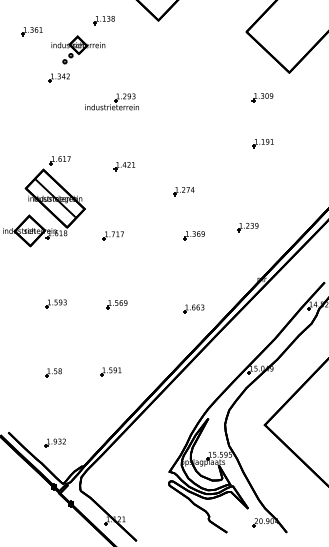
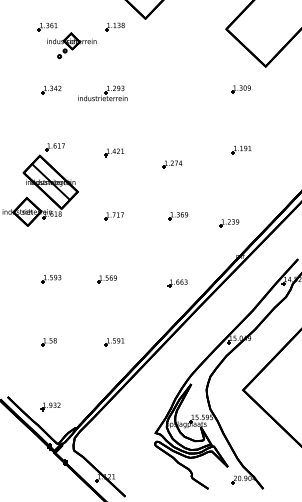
part: (103, 20) -> (114, 26), moved
part: (31, 31) -> (47, 26), moved
part: (58, 77) -> (50, 89), moved
part: (262, 143) -> (240, 149), moved
part: (183, 191) -> (172, 164), moved
part: (247, 227) -> (229, 223), moved
part: (112, 235) -> (113, 216), moved
part: (110, 371) -> (114, 341), moved

